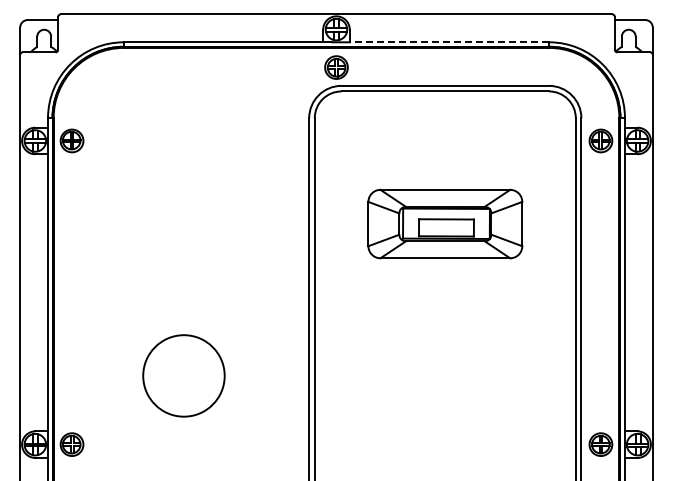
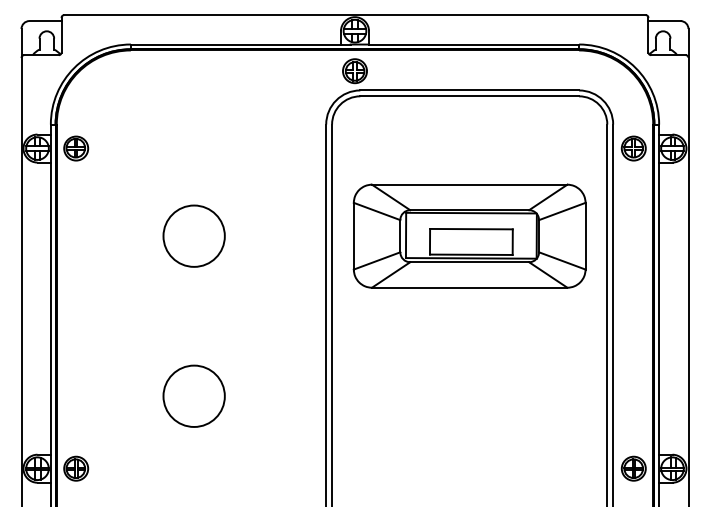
line: (449, 42) -> (474, 44), dashed -> solid
part: (445, 223) -> (469, 235), size x1.43
circle: (183, 224) -> (193, 236), added
circle: (183, 375) -> (193, 395), size x0.71

